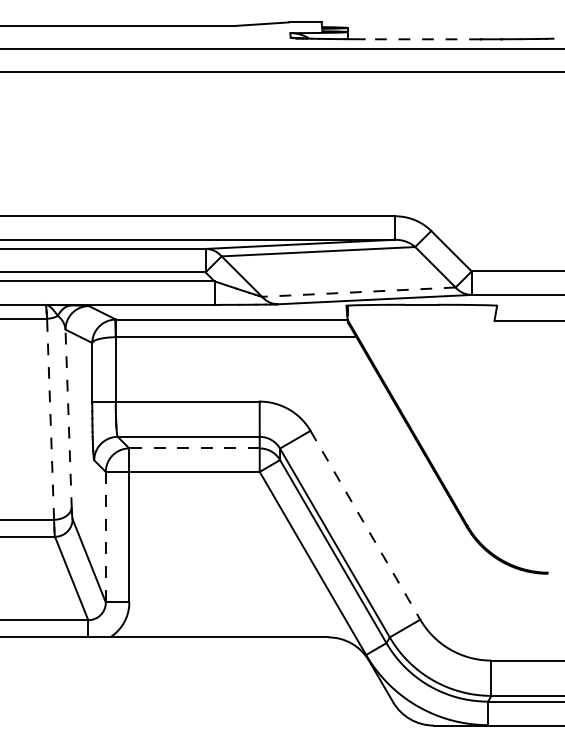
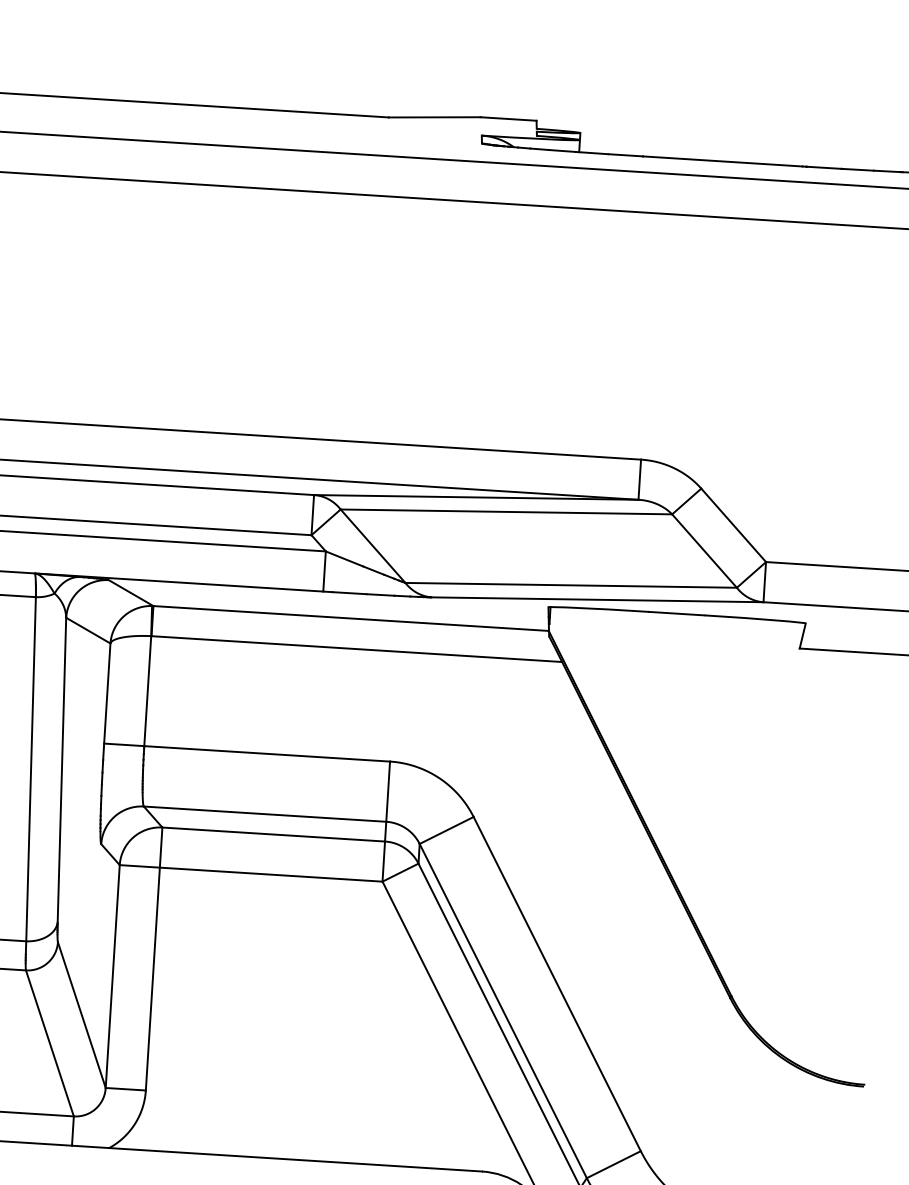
line: (422, 39) -> (706, 160), dashed -> solid
line: (358, 292) -> (570, 585), dashed -> solid
line: (50, 419) -> (30, 769), dashed -> solid
line: (68, 419) -> (61, 771), dashed -> solid
line: (194, 448) -> (273, 834), dashed -> solid
line: (365, 525) -> (557, 984), dashed -> solid
line: (105, 537) -> (112, 977), dashed -> solid

